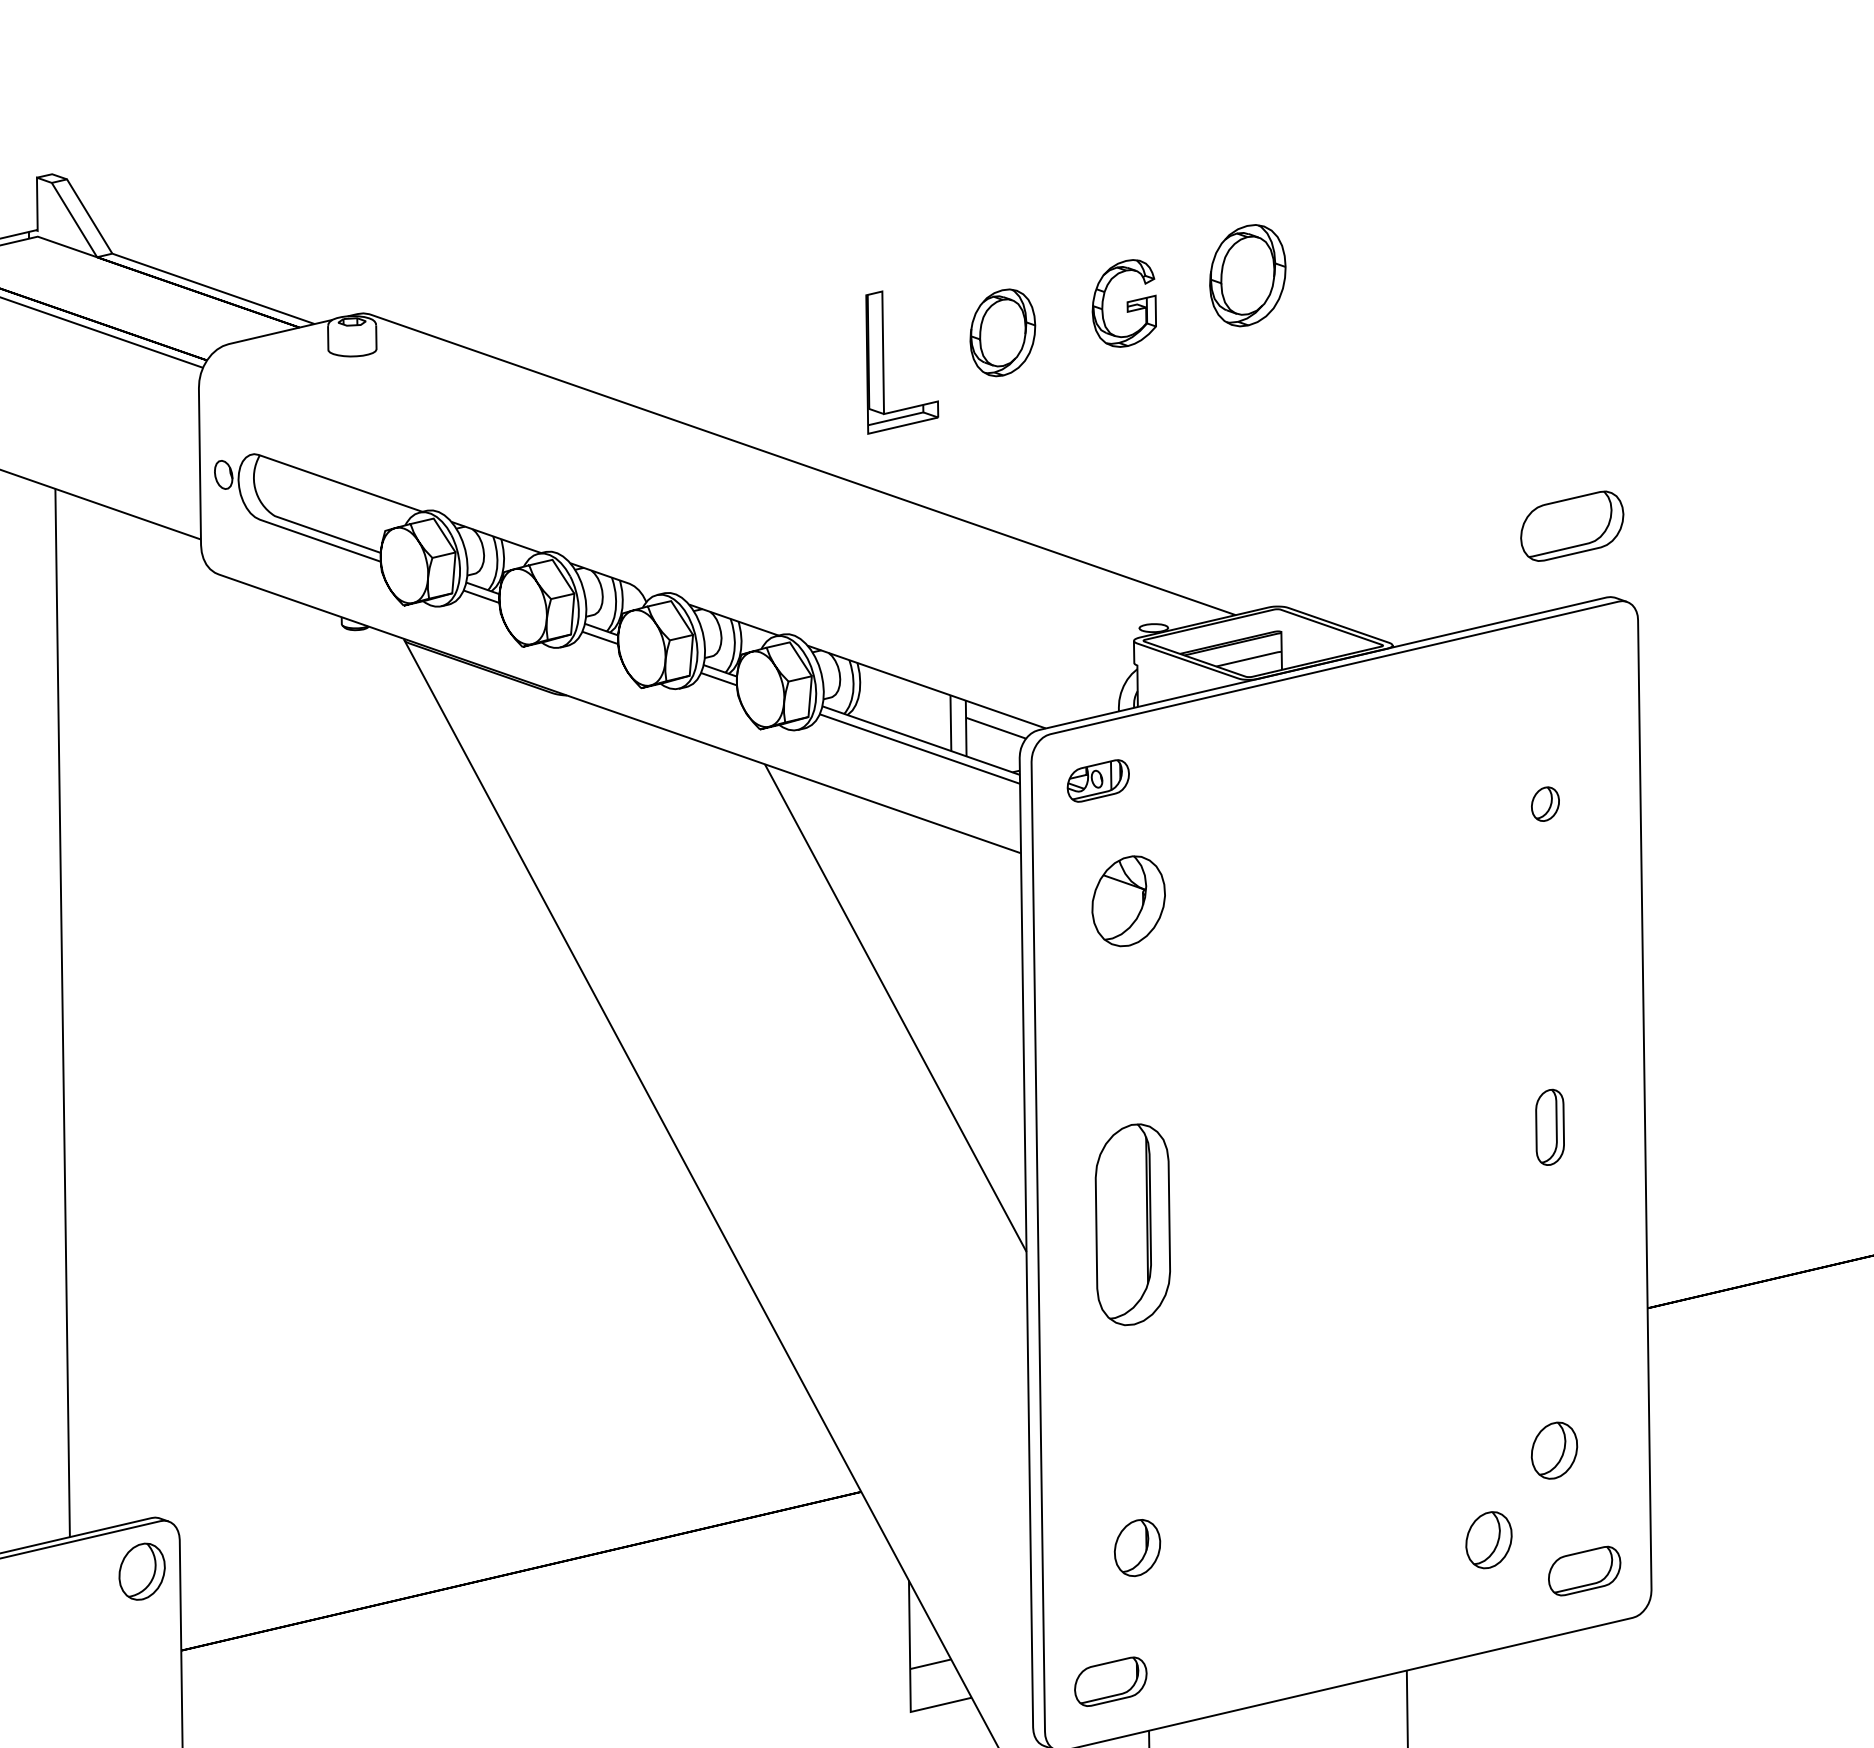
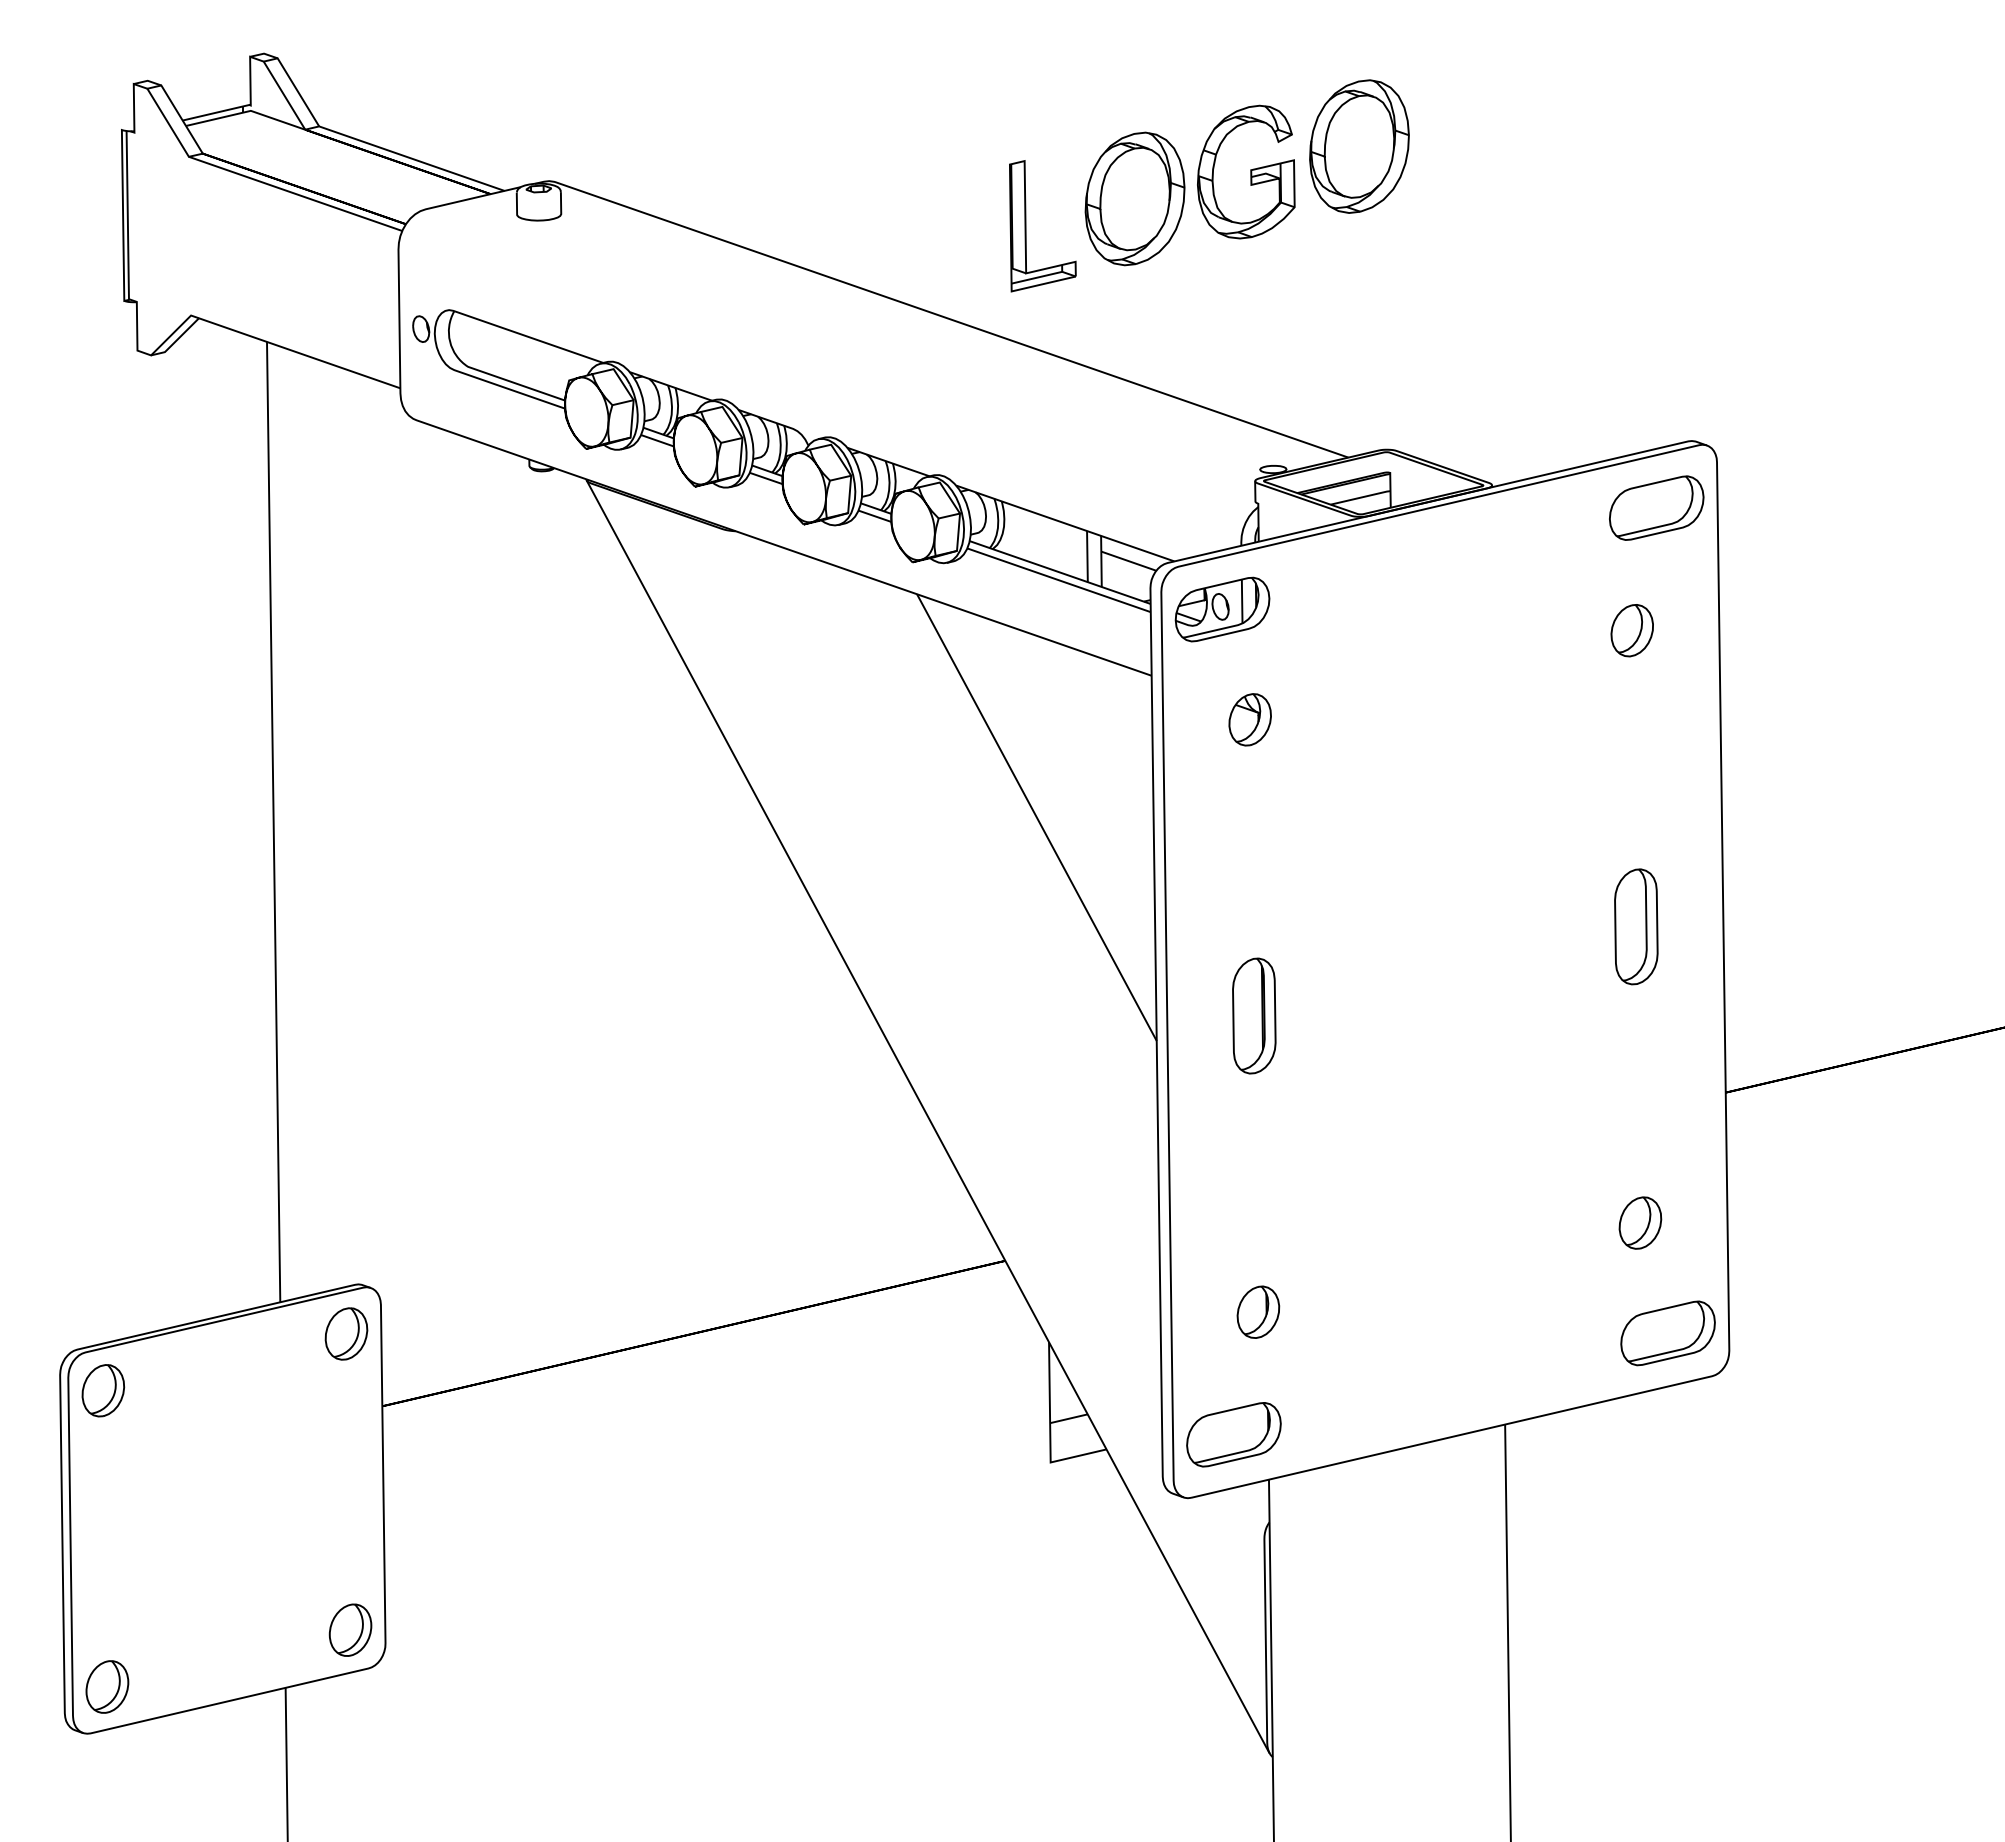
part: (1247, 275) -> (1359, 146), size x1.43
part: (1124, 302) -> (1246, 171), size x1.67
part: (1002, 332) -> (1134, 198), size x1.67
part: (1572, 525) -> (1656, 507), moved
part: (1098, 780) -> (1222, 609), size x1.67
part: (1544, 803) -> (1631, 630), size x1.67
part: (1127, 901) -> (1249, 719), size x0.62
part: (1550, 1126) -> (1636, 926), size x1.67
part: (1133, 1224) -> (1254, 1015), size x0.62
part: (1489, 1539) -> (1580, 1304), removed
part: (1584, 1571) -> (1667, 1333), size x1.43
part: (1110, 1681) -> (1233, 1434), size x1.43

